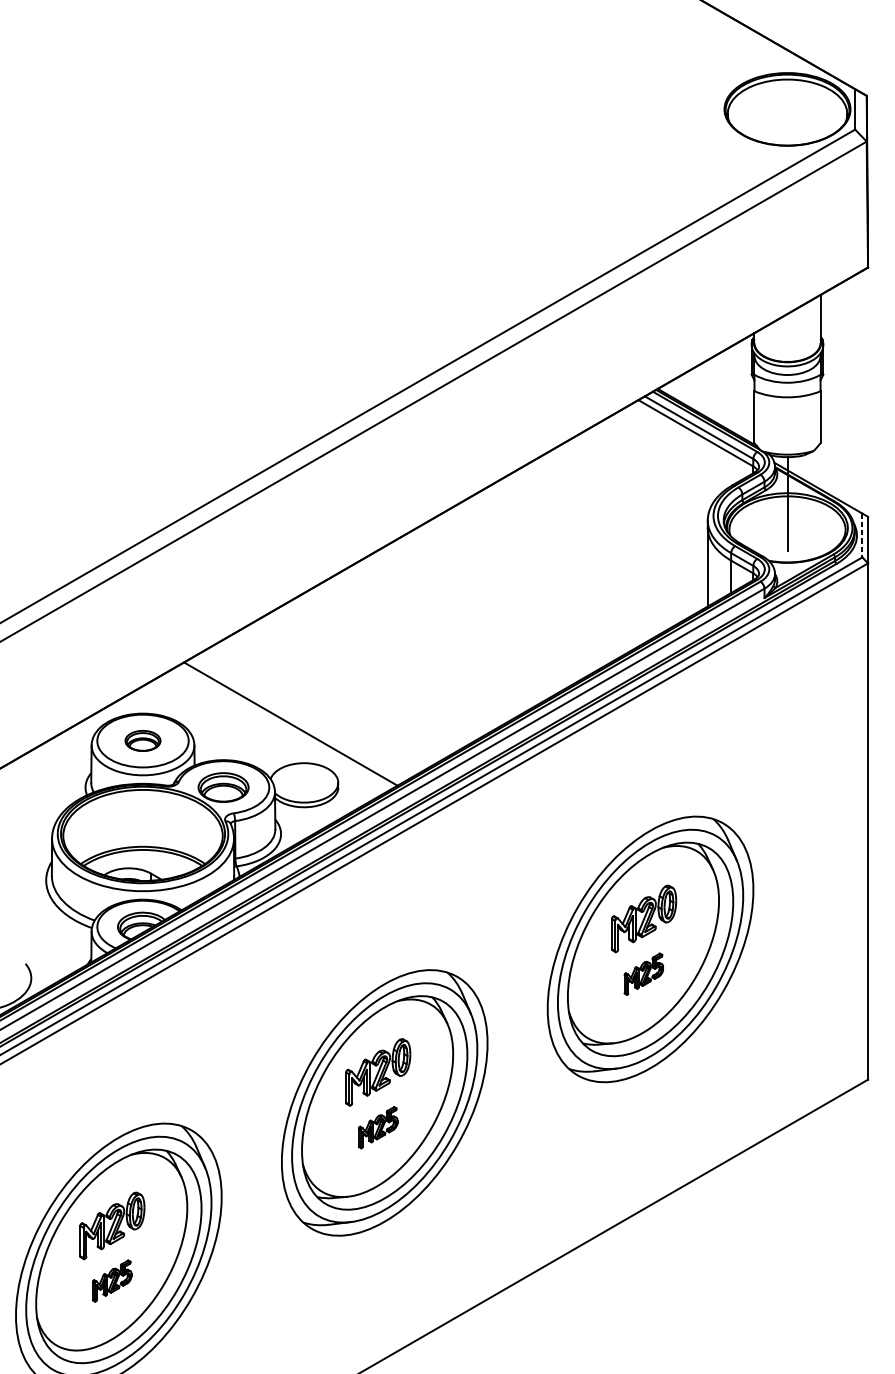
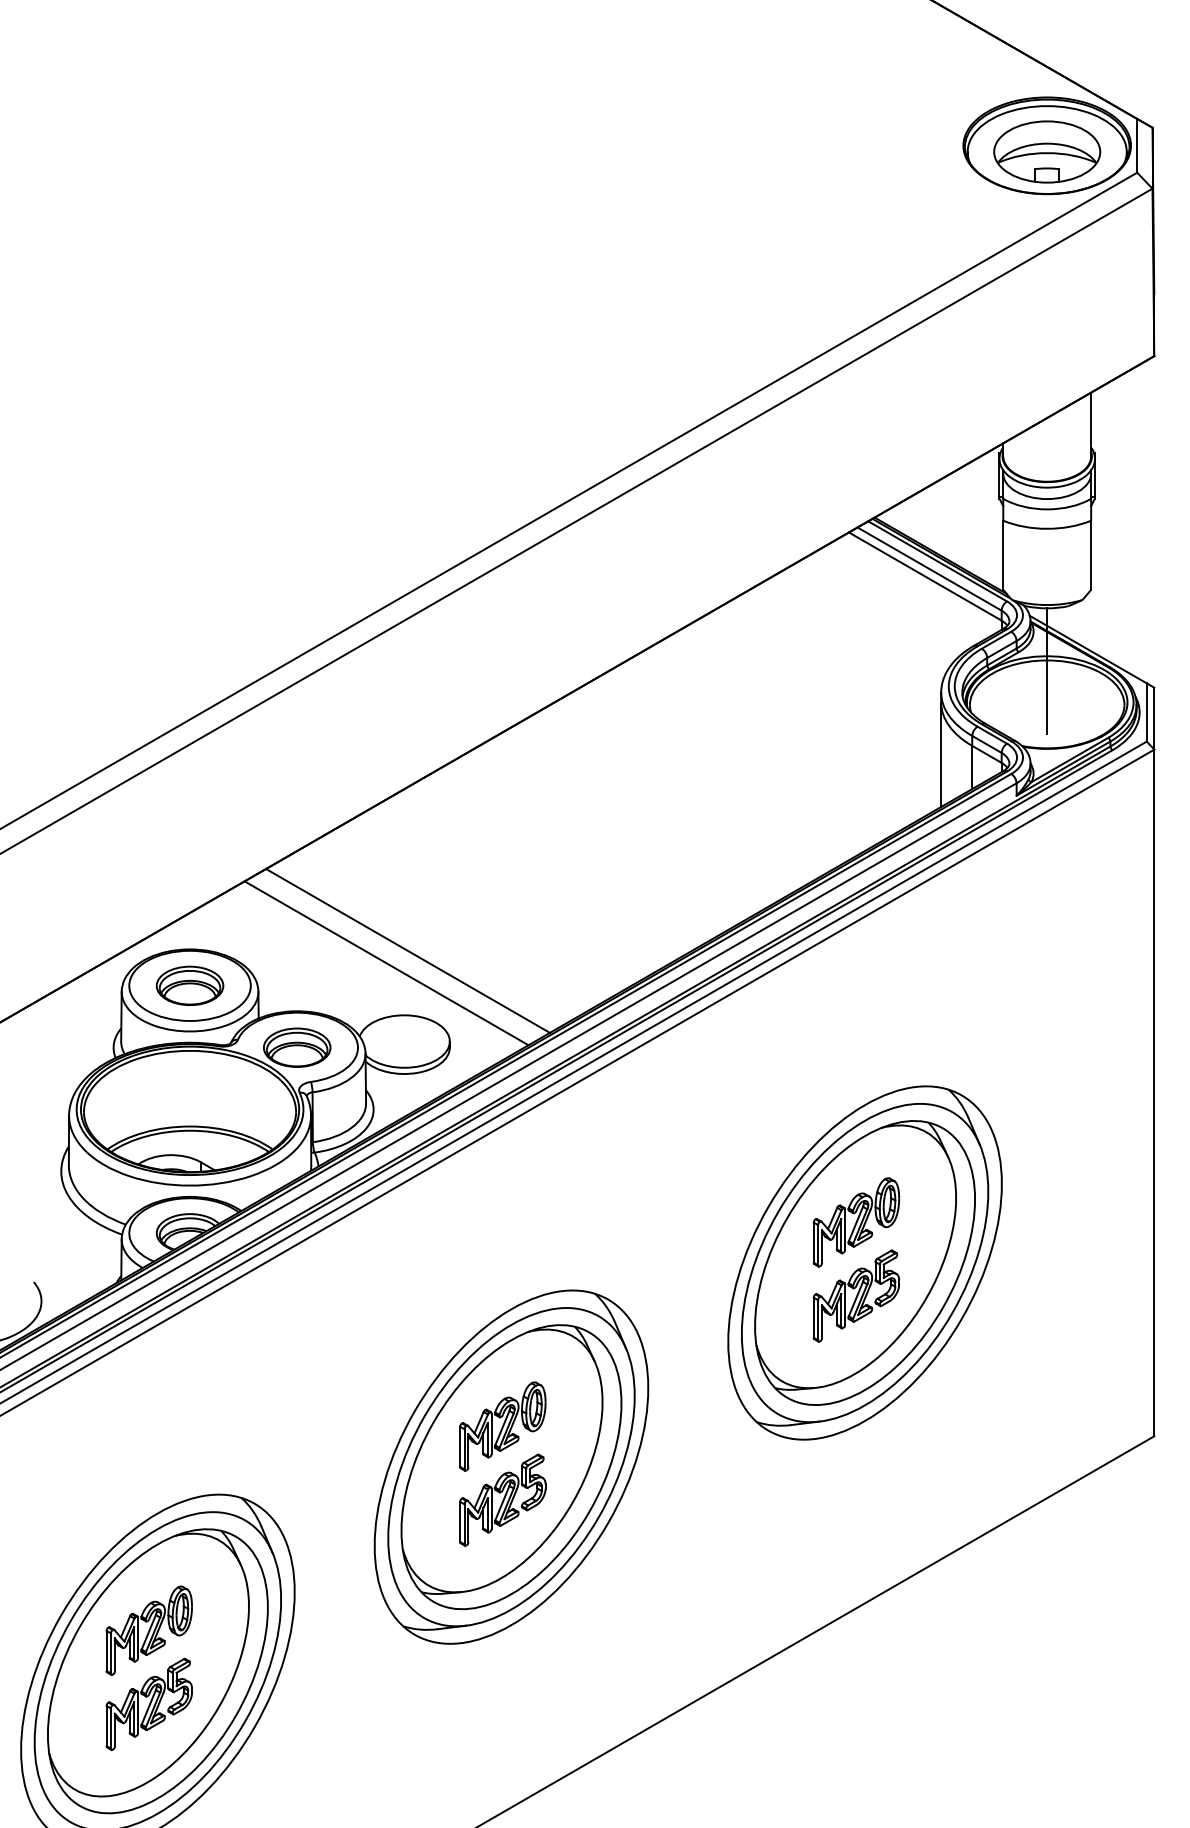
part: (787, 113) -> (1047, 151), added
line: (862, 535) -> (1146, 712), dashed -> solid
line: (306, 714) -> (407, 950), added
part: (142, 740) -> (189, 985), size x1.43
part: (643, 973) -> (855, 1295), size x1.67
part: (377, 1127) -> (502, 1499), size x1.67
part: (111, 1280) -> (148, 1703), size x1.67

